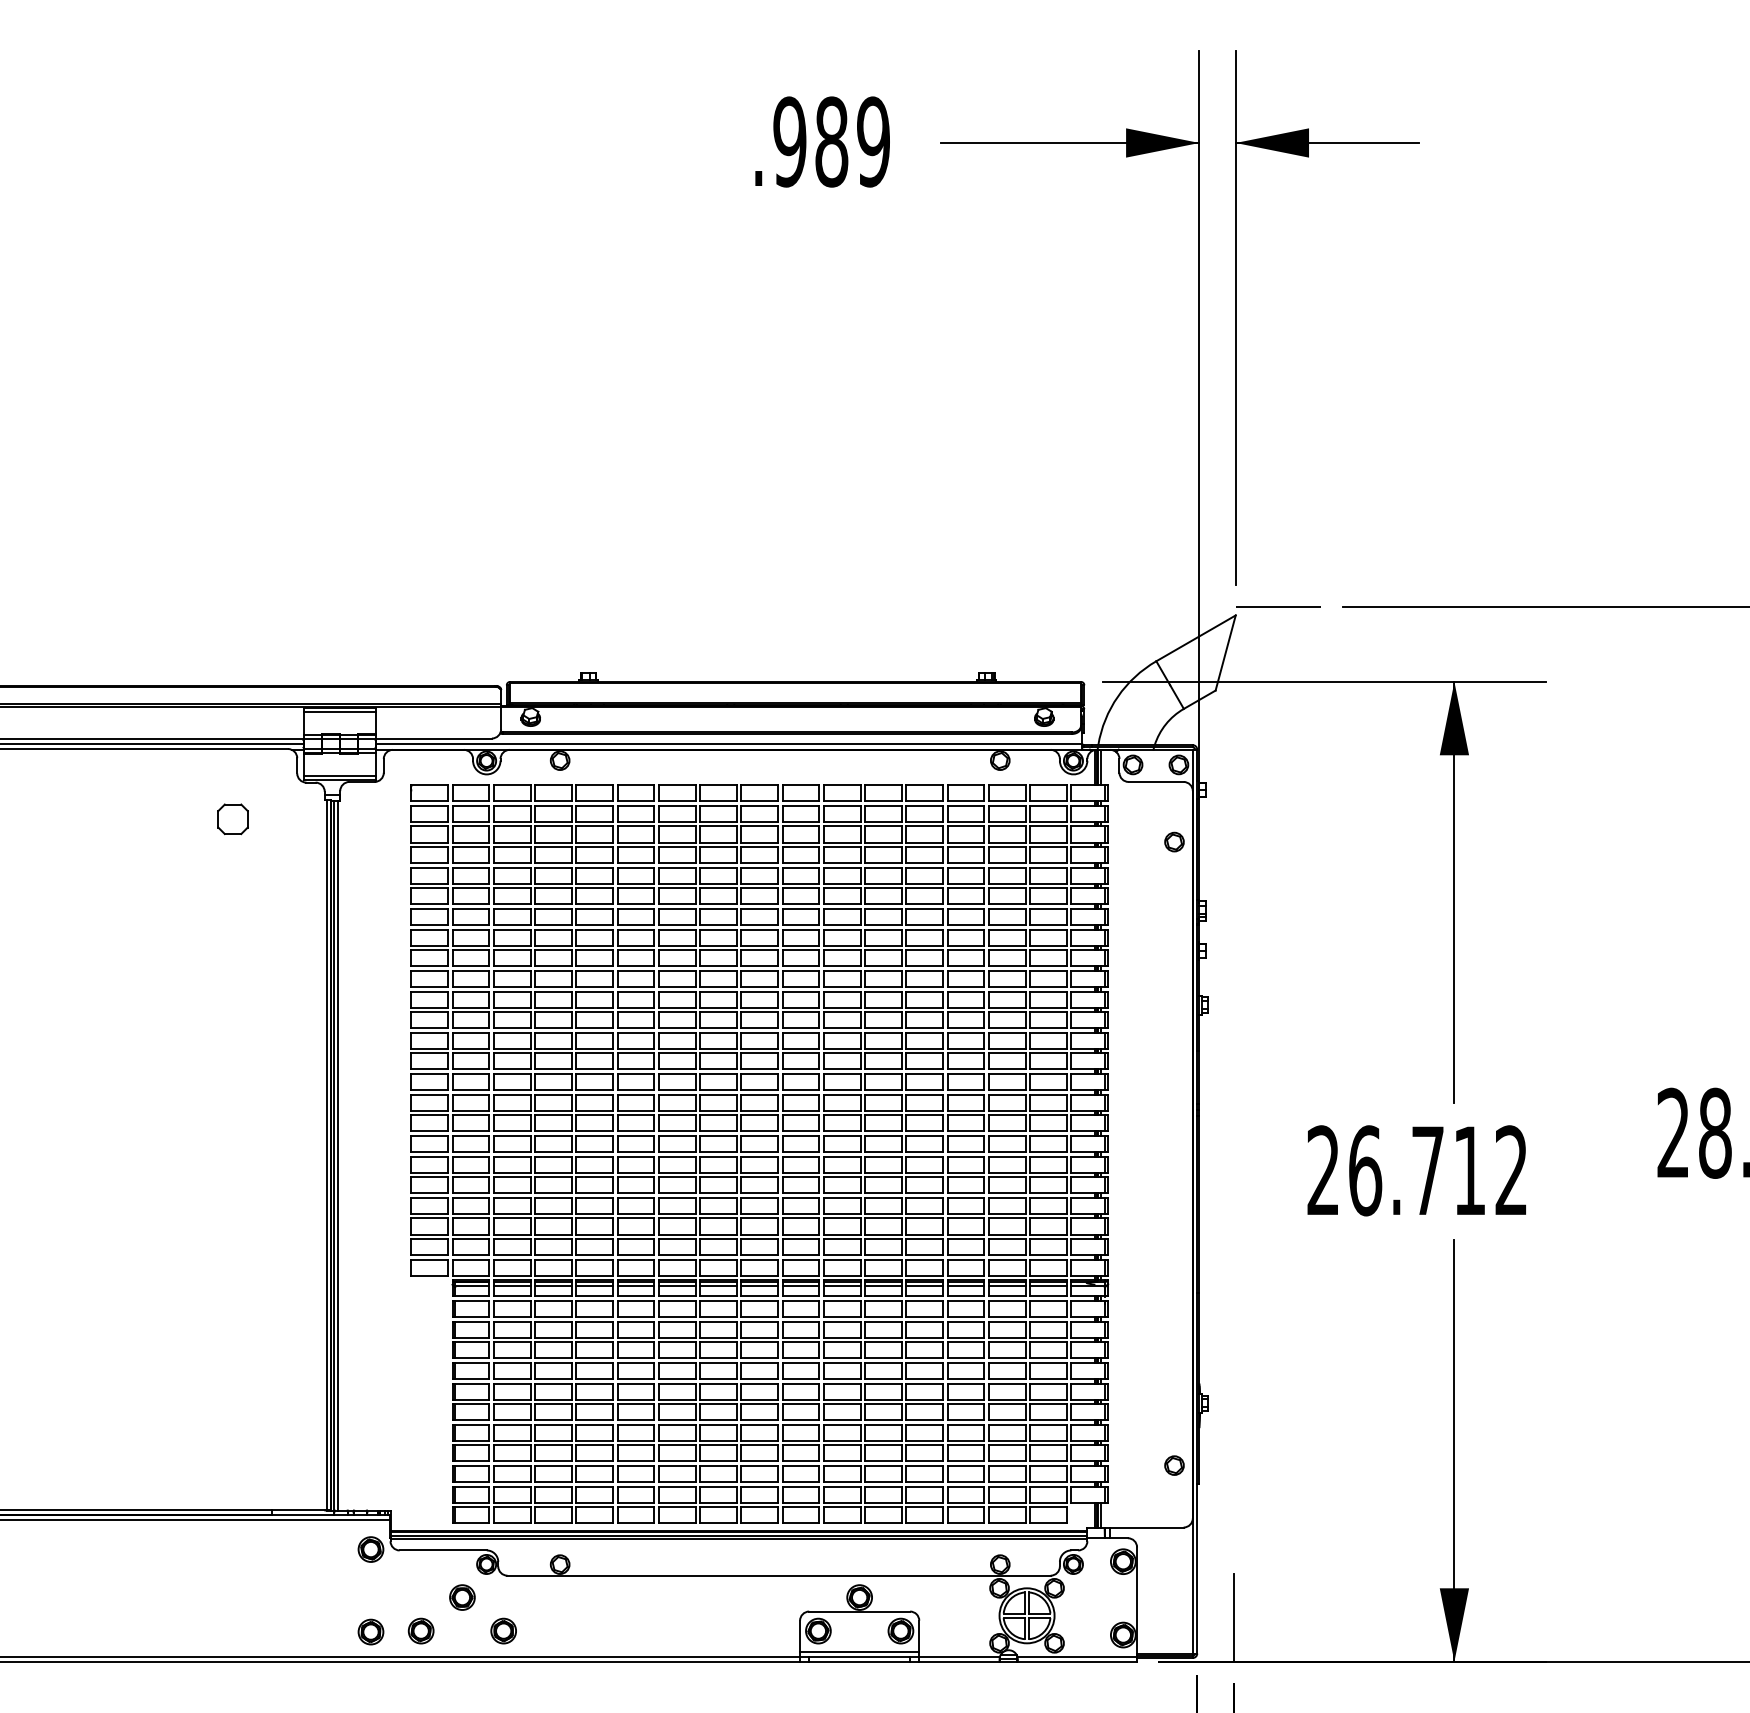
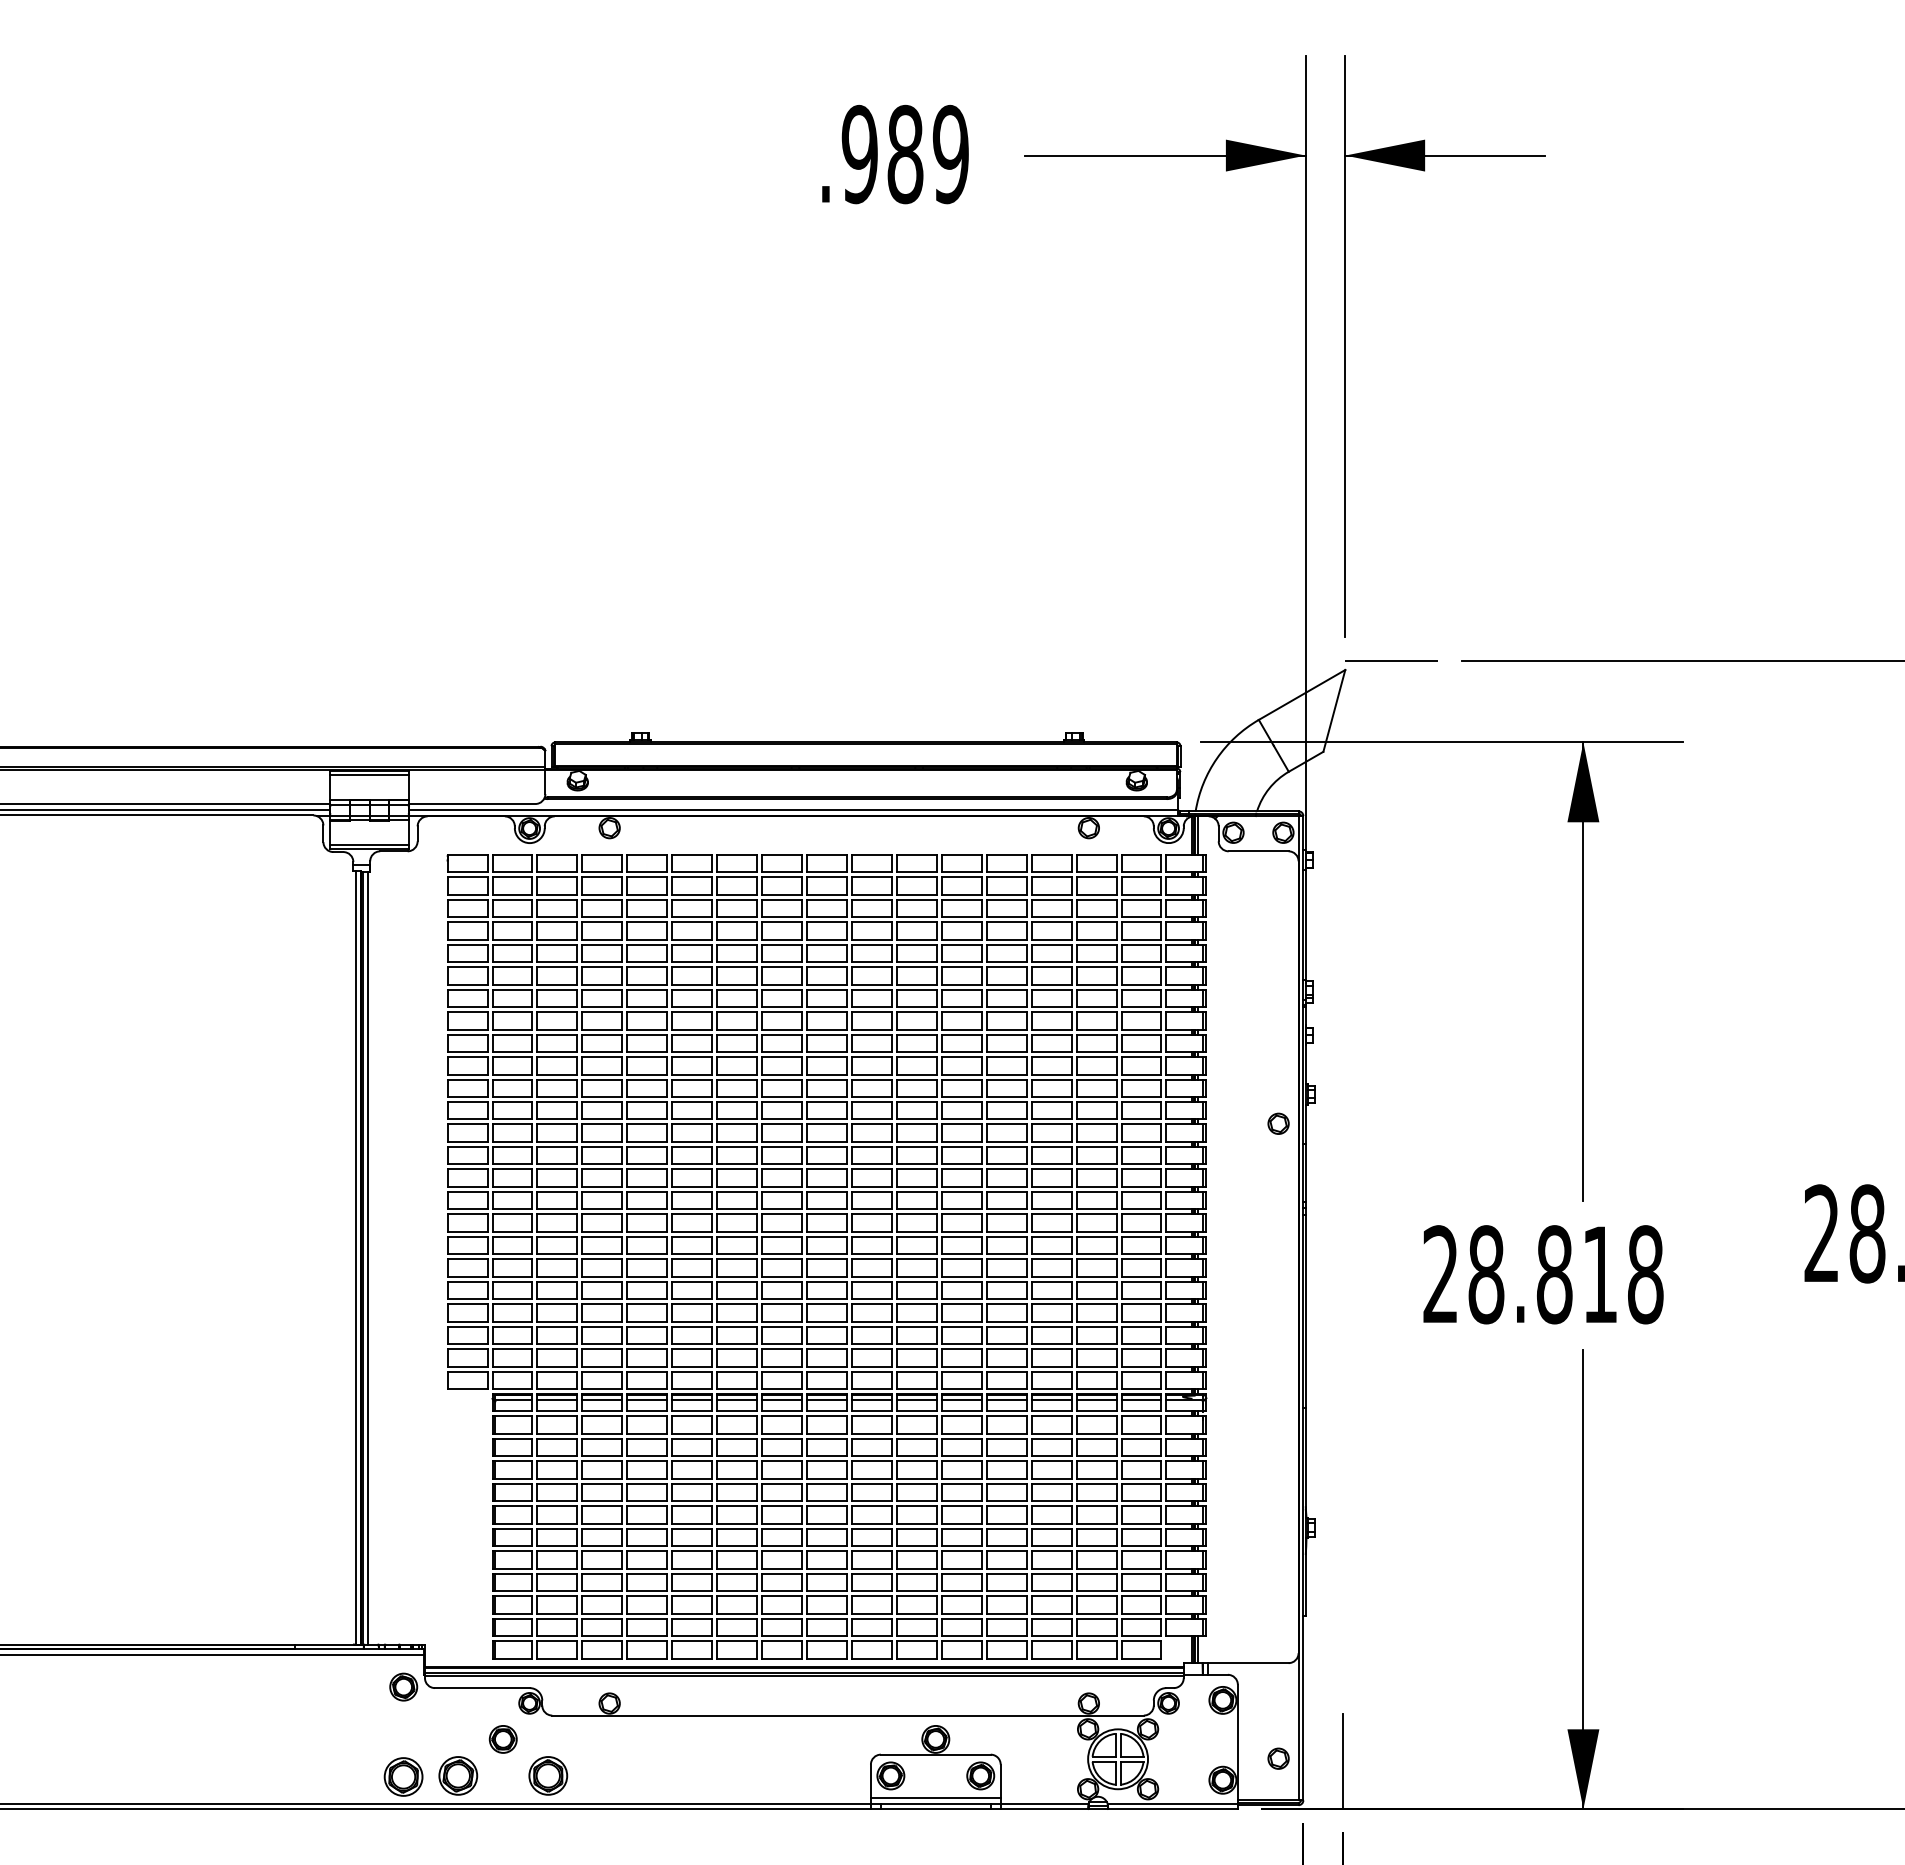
part: (233, 818) -> (253, 891), removed
part: (1174, 841) -> (1278, 1123), moved
text: (1437, 1170) -> (1565, 1274), 26.712 -> 28.818
part: (1174, 1465) -> (1278, 1758), moved
part: (421, 1630) -> (458, 1775), size x1.4
part: (503, 1630) -> (547, 1775), size x1.4
part: (370, 1631) -> (403, 1776), size x1.4

